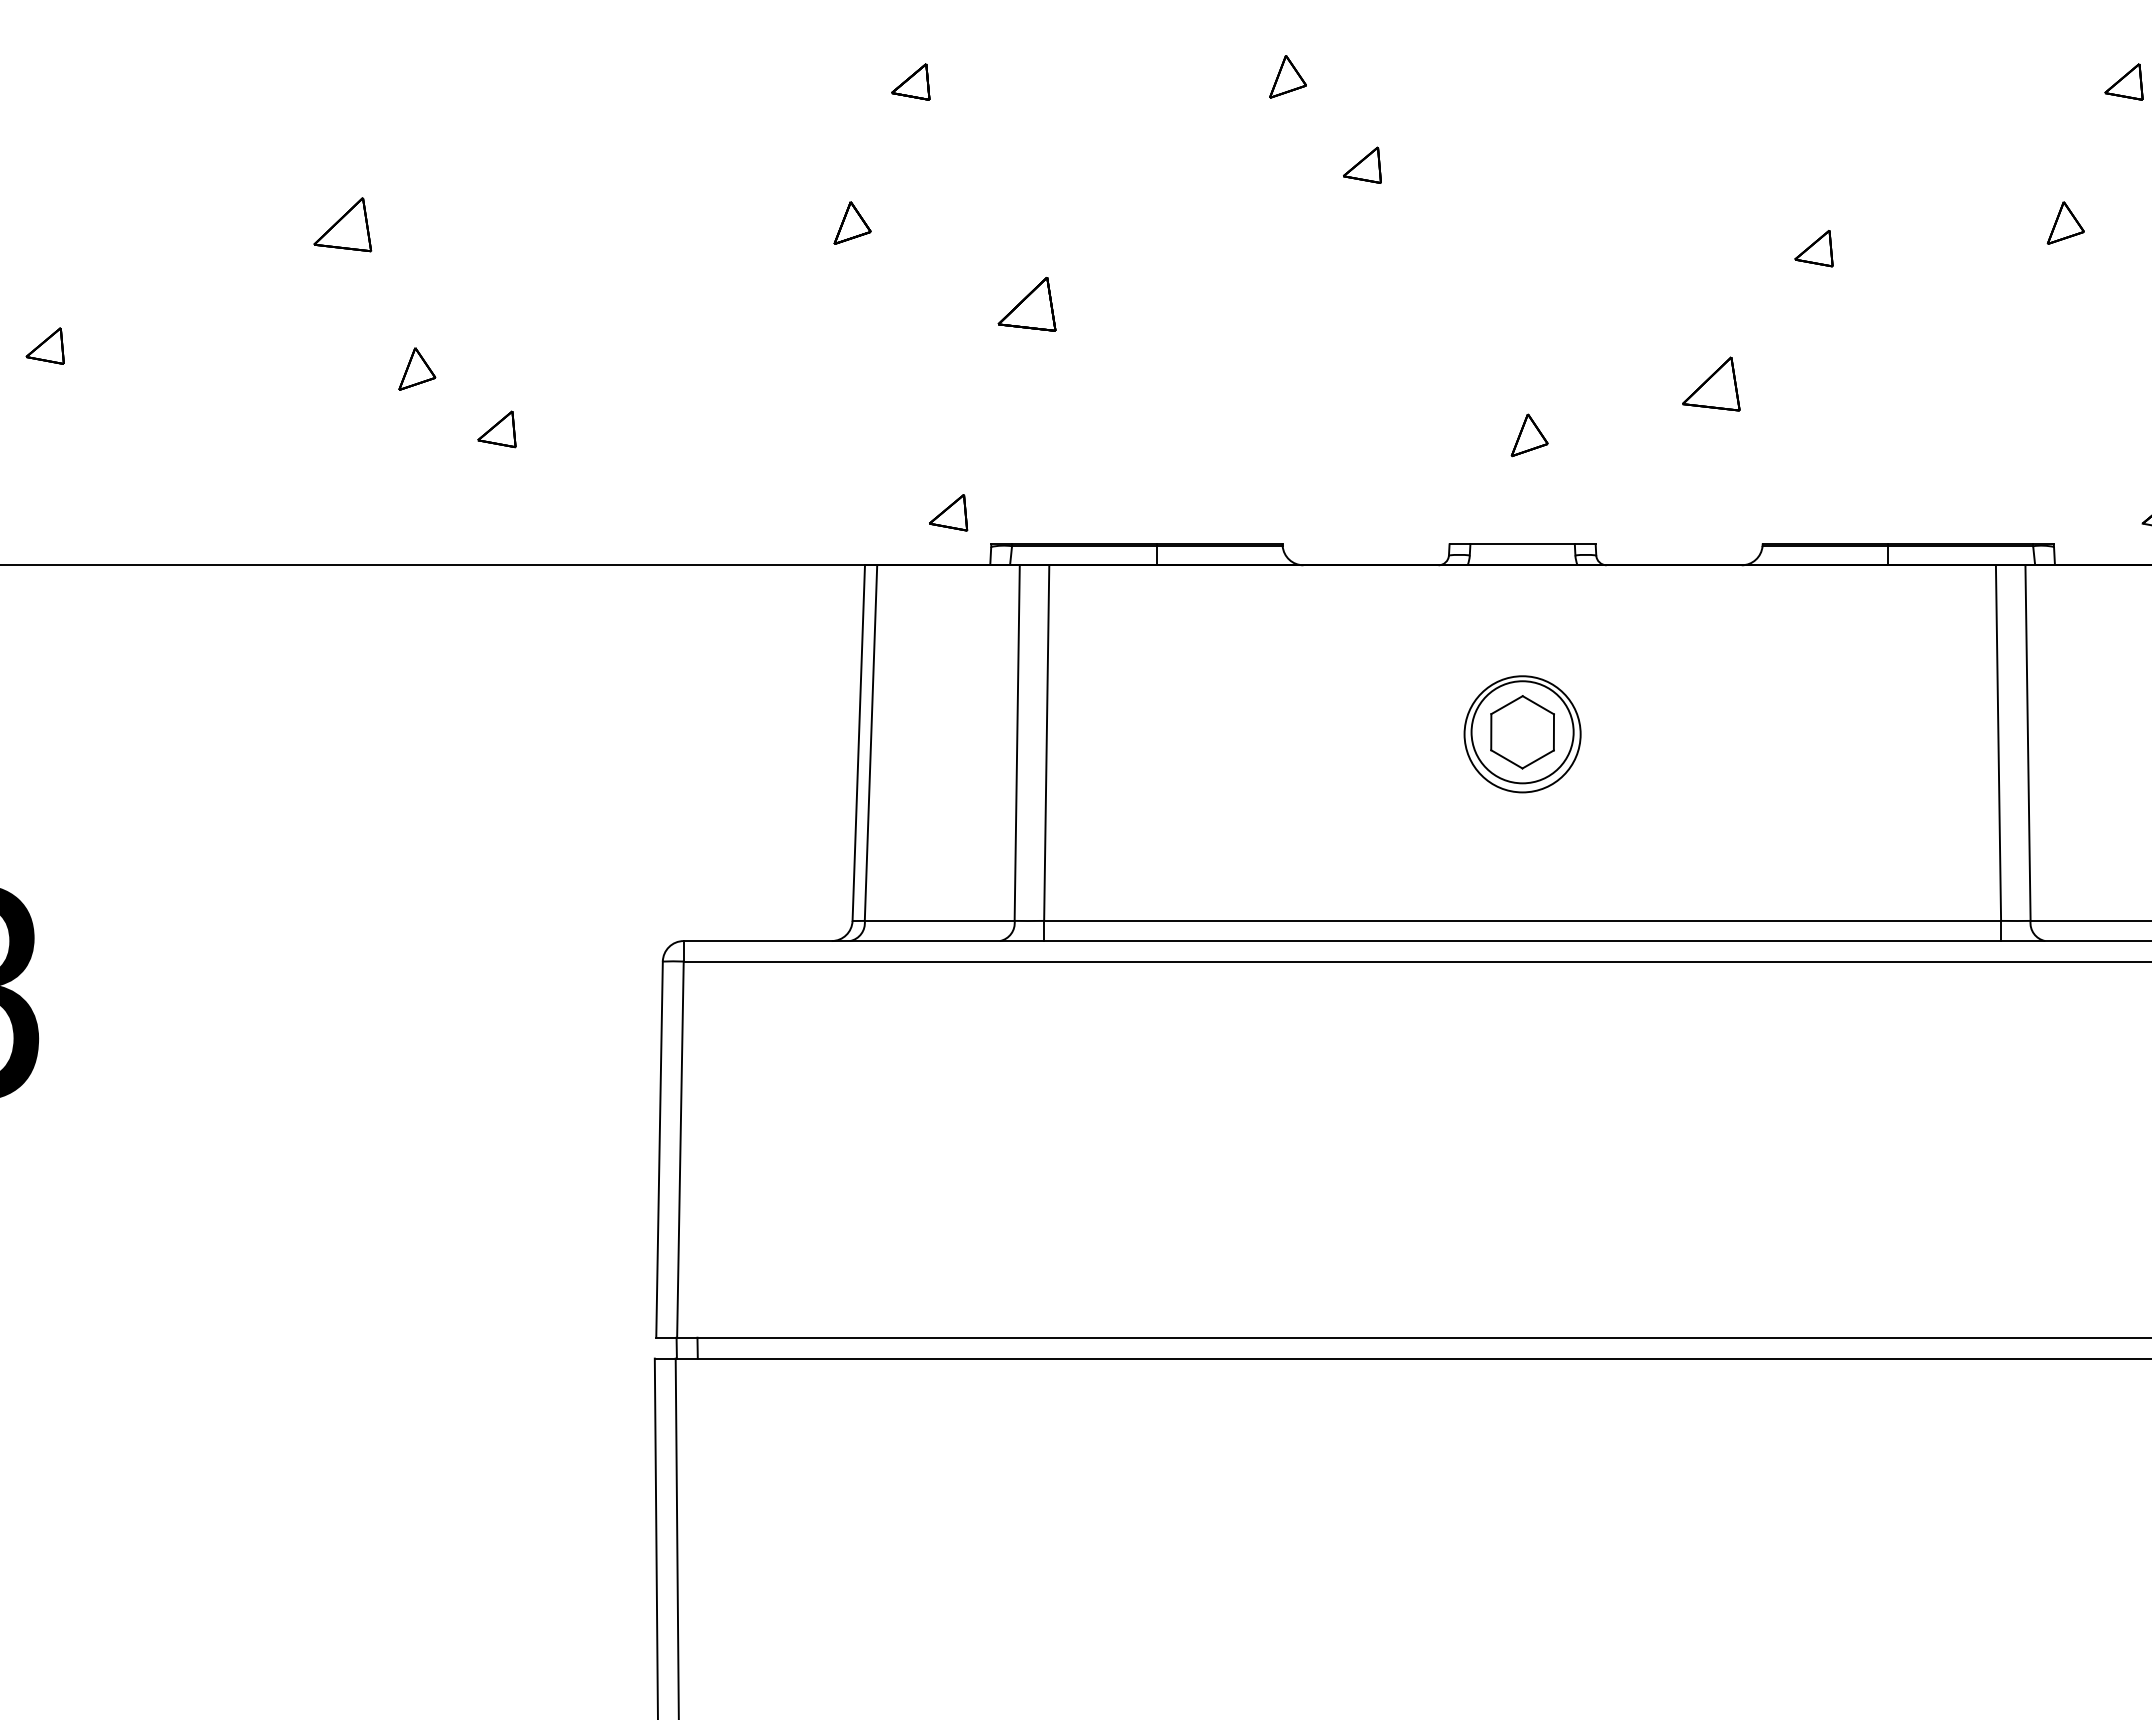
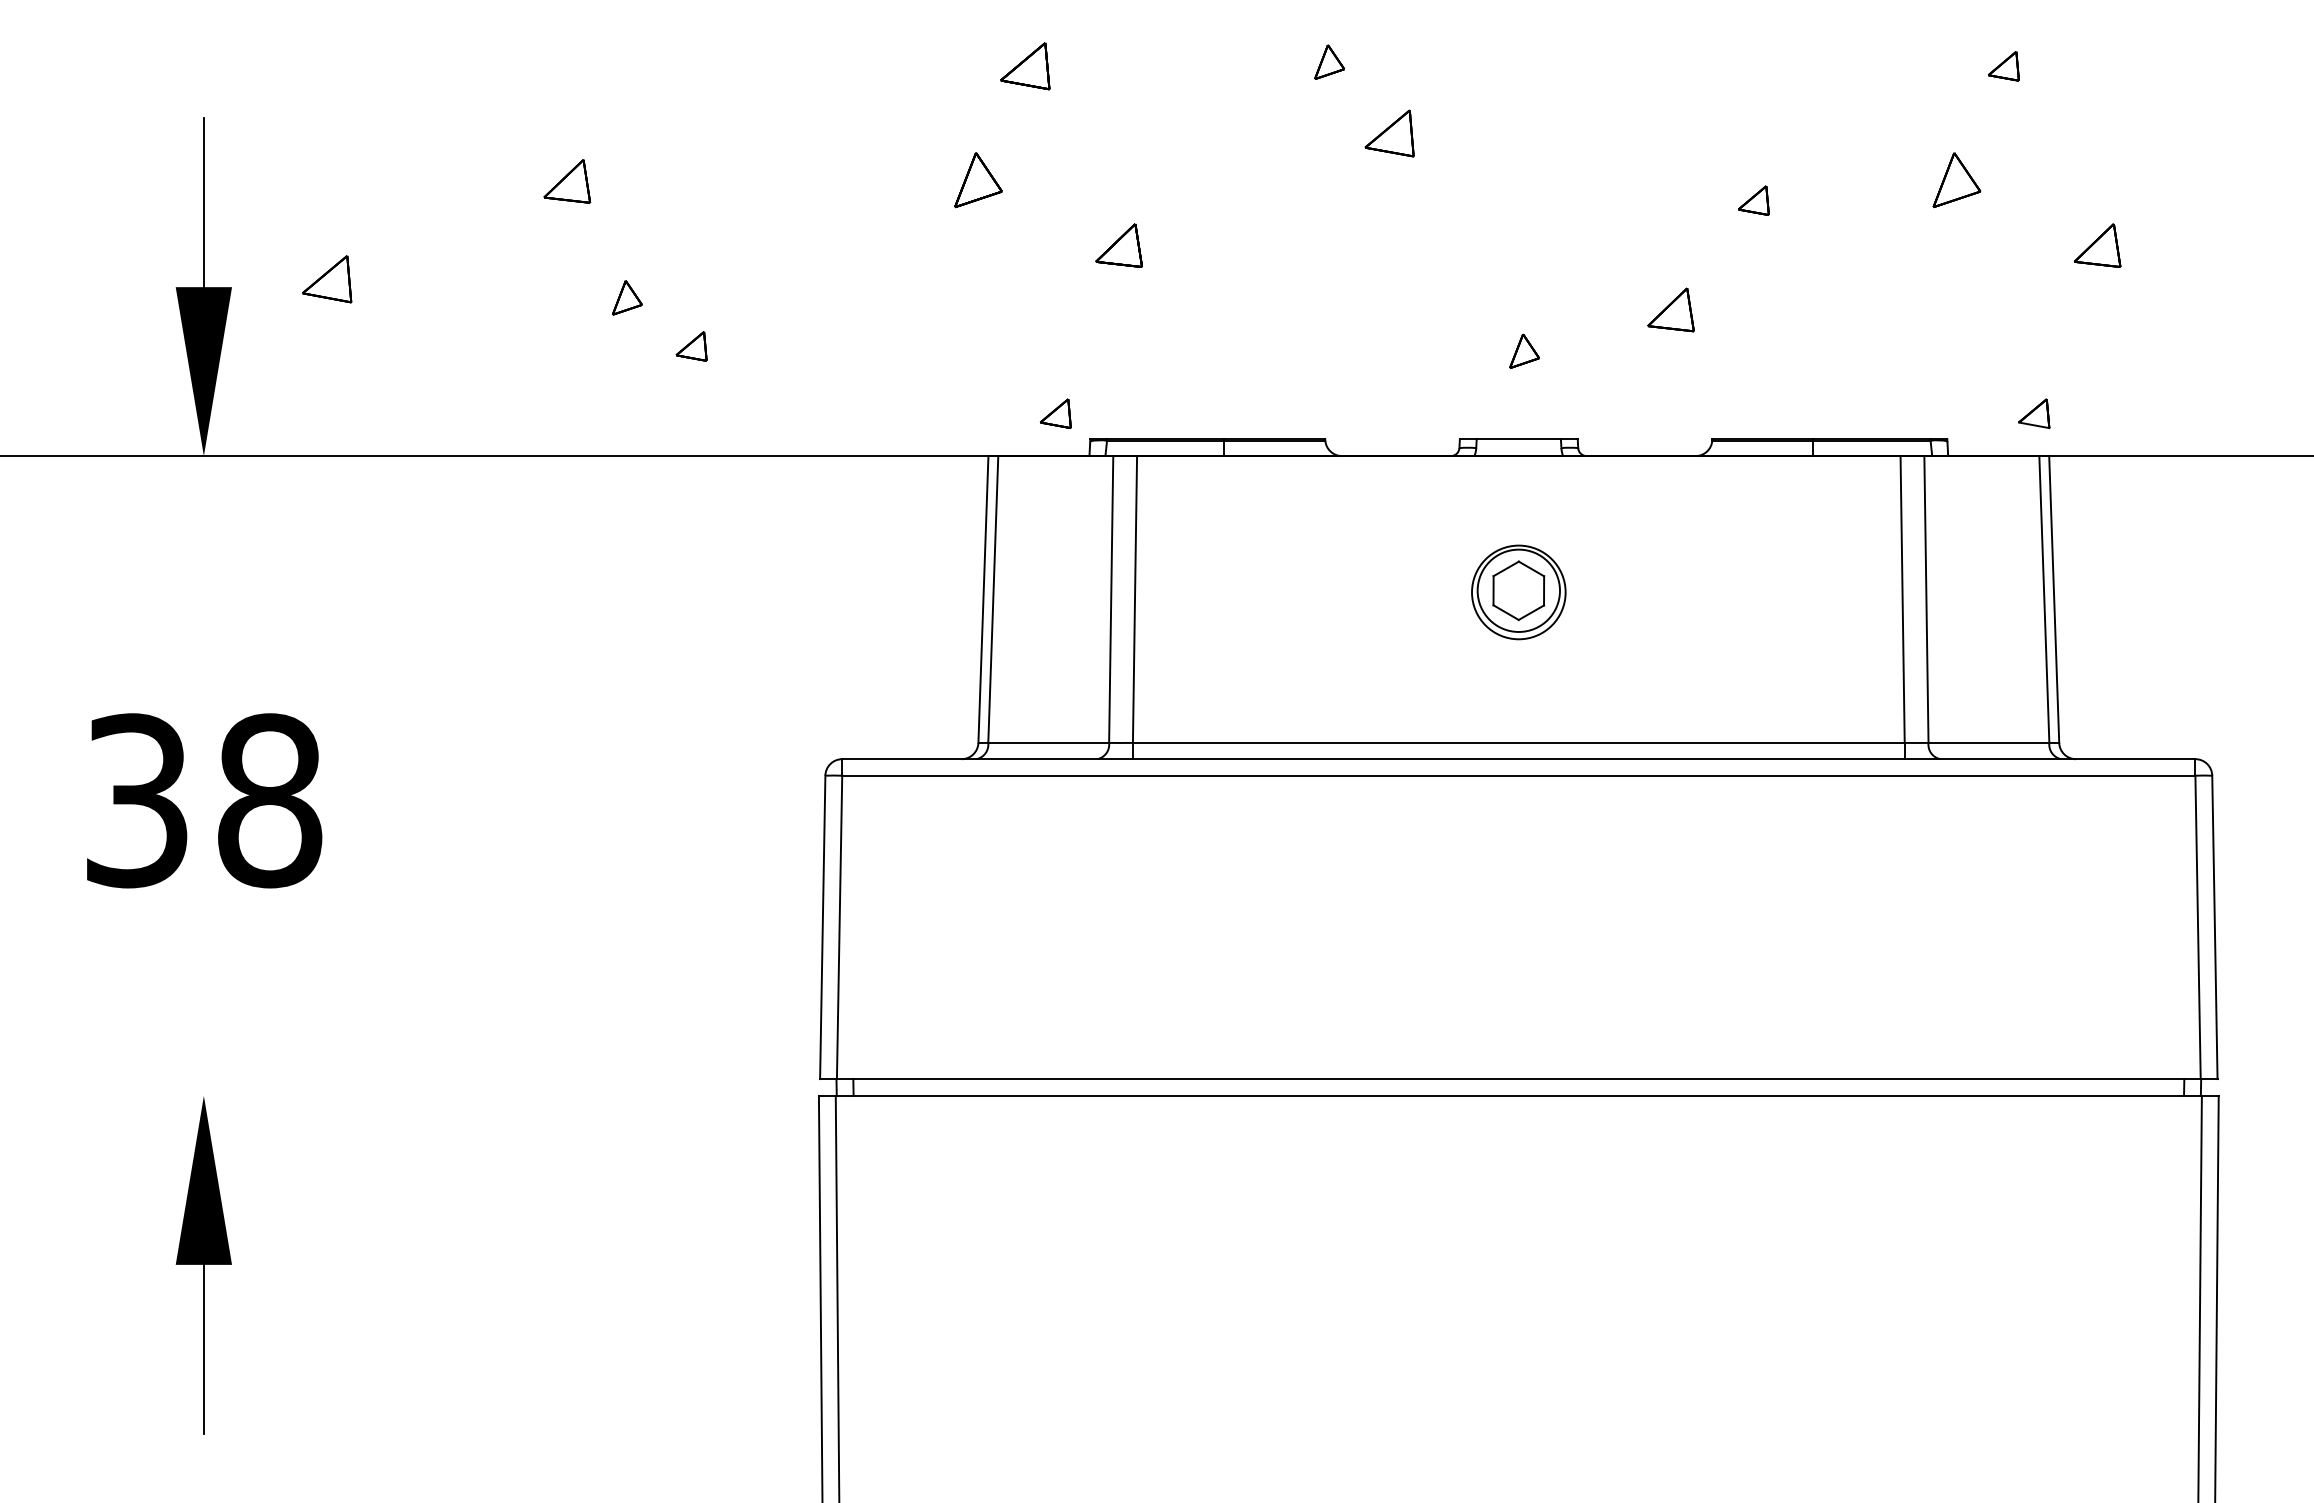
part: (910, 82) -> (1025, 66), size x1.6
part: (1362, 165) -> (1389, 133), size x1.6
part: (852, 222) -> (978, 179), size x1.6
part: (2065, 222) -> (1956, 179), size x1.6
part: (45, 346) -> (327, 279), size x1.6

